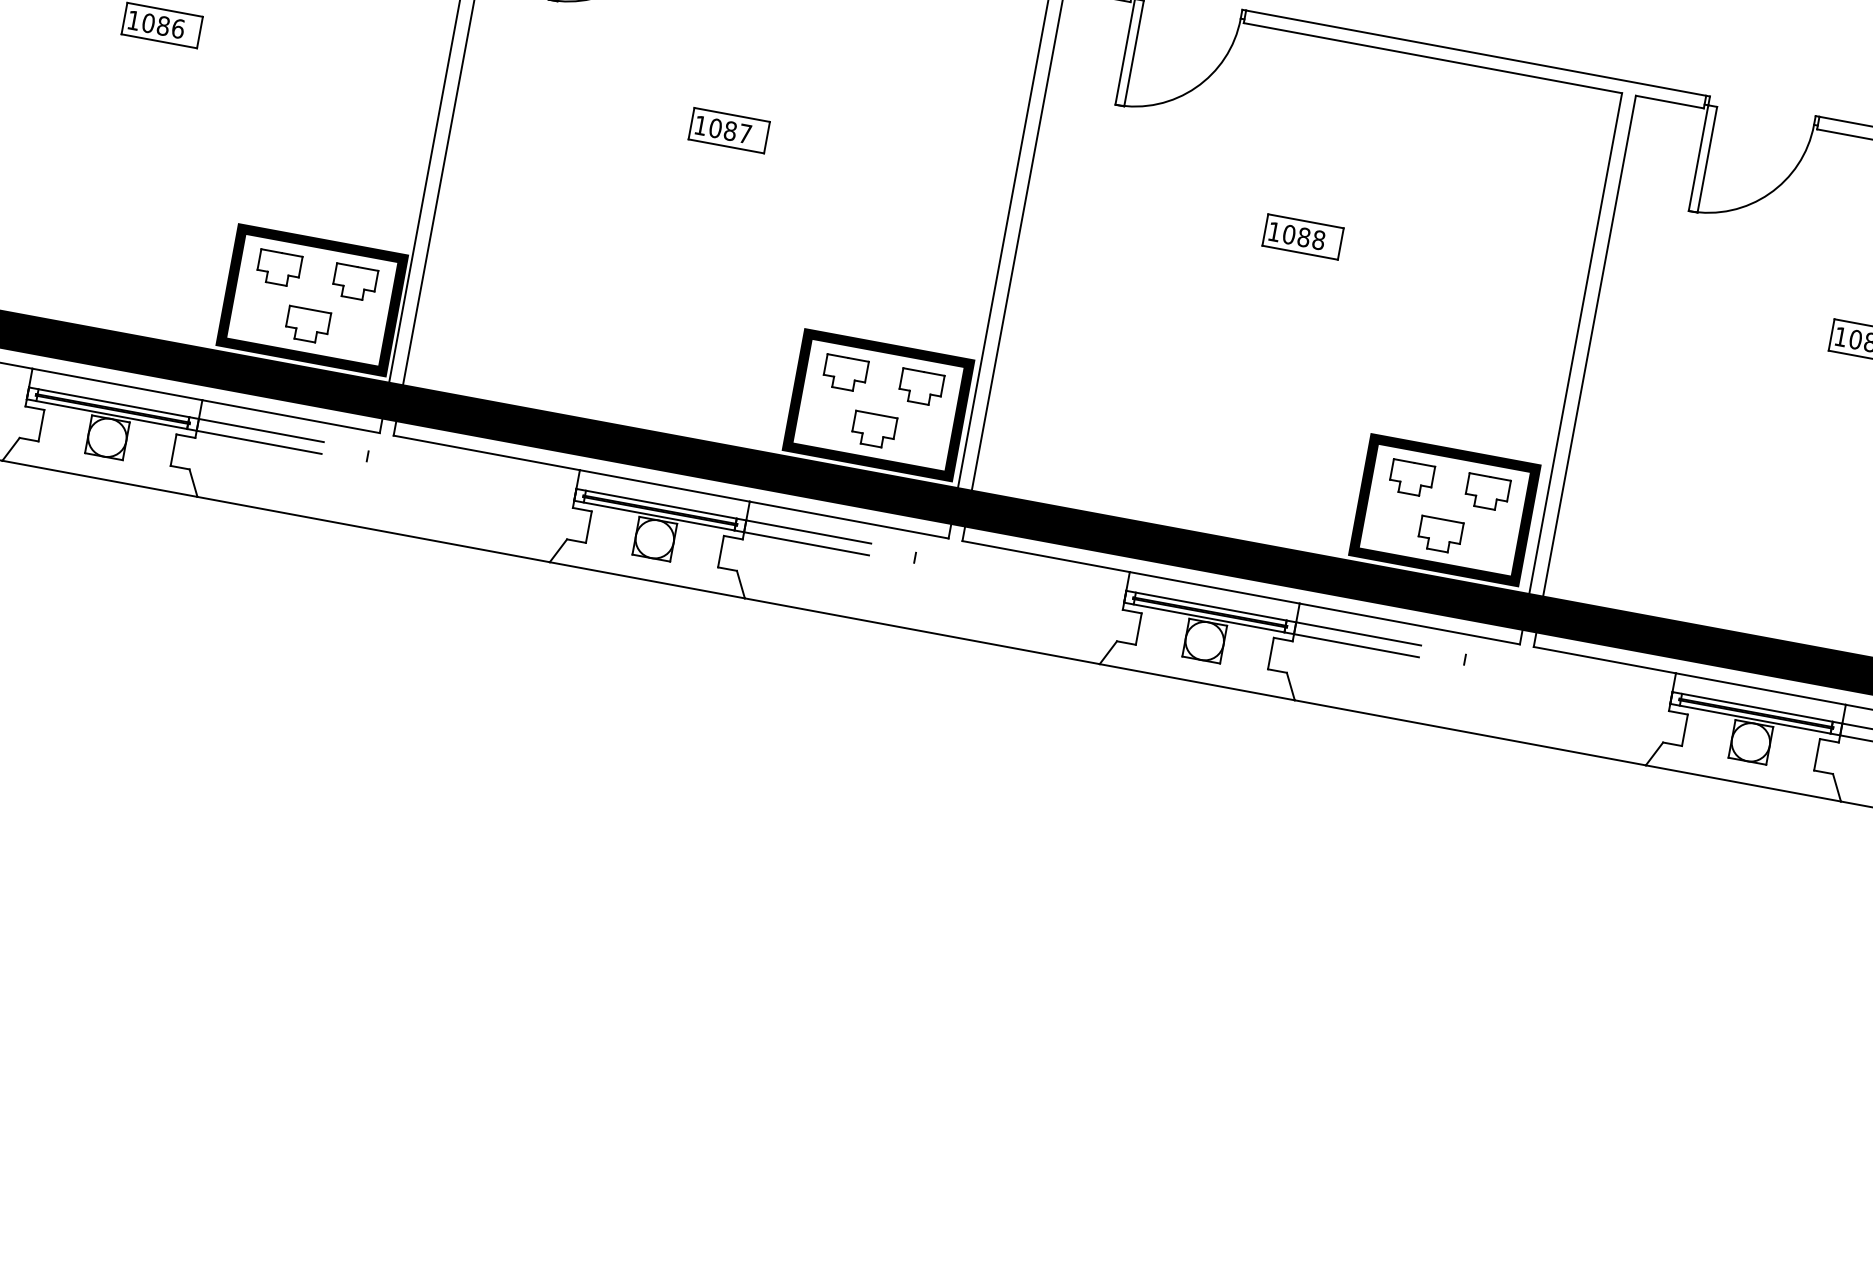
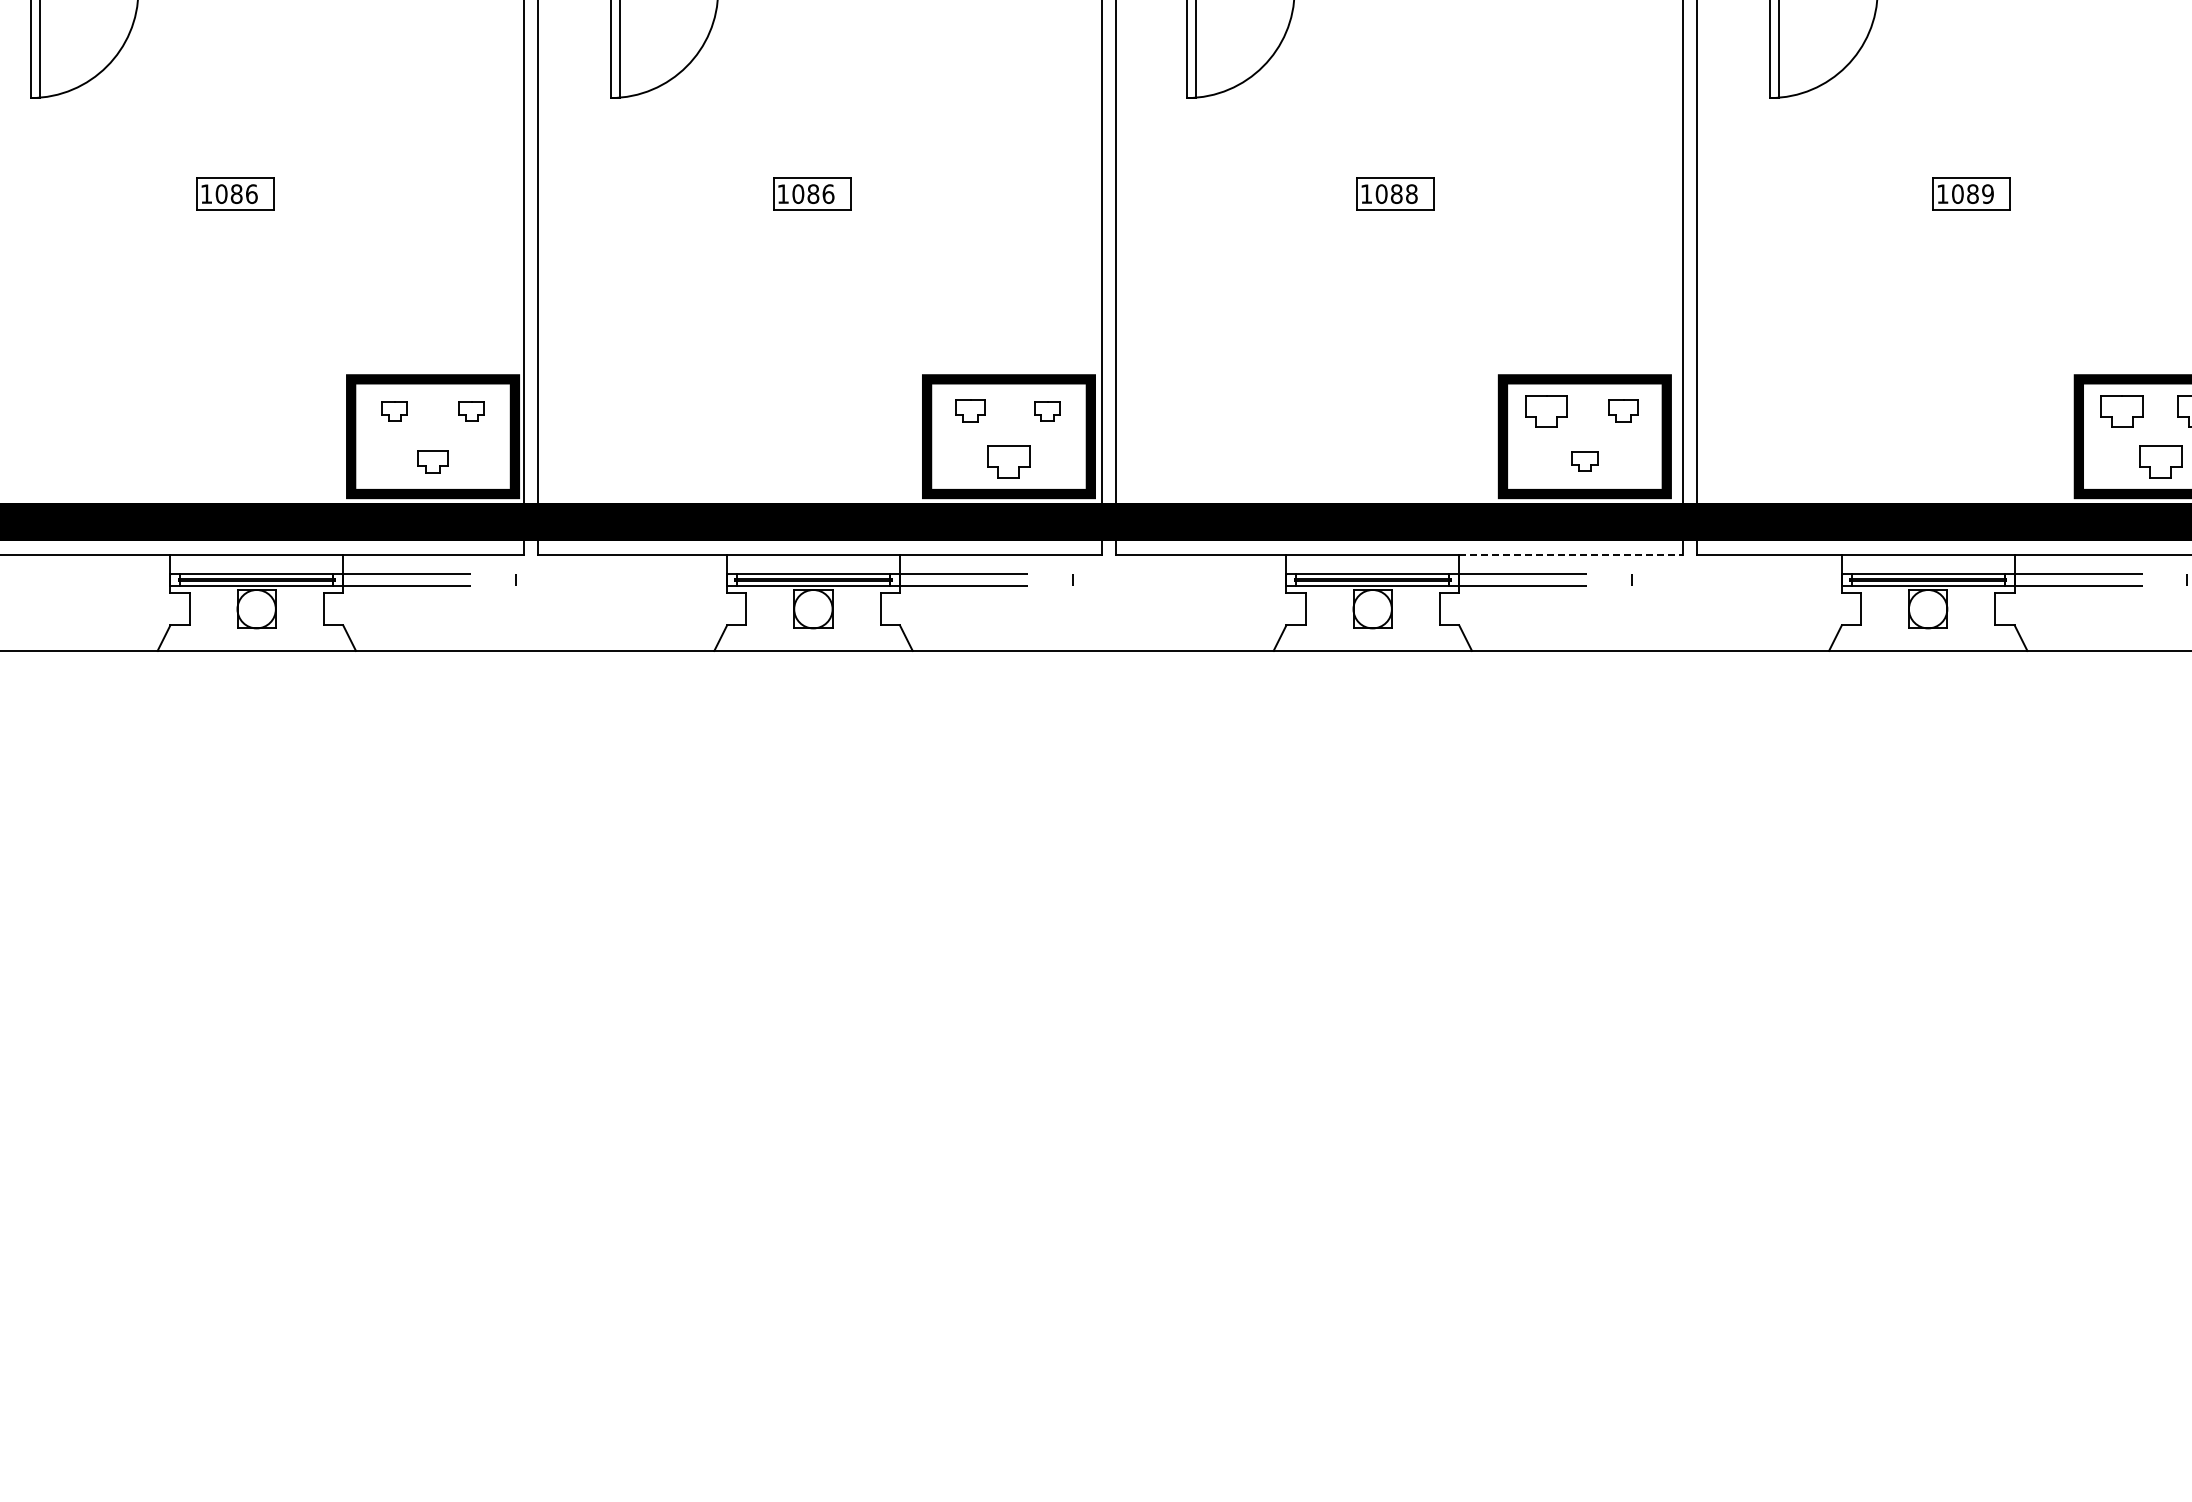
text: (745, 133) -> (828, 193), 1087 -> 1086
part: (278, 268) -> (394, 411), size x0.6
part: (354, 282) -> (471, 411), size x0.6
part: (307, 324) -> (432, 461), size x0.7
part: (845, 373) -> (970, 411), size x0.7
part: (921, 387) -> (1047, 411), size x0.6
part: (1487, 492) -> (1623, 411), size x0.7
part: (1439, 534) -> (1584, 461), size x0.6
line: (1410, 623) -> (1571, 554), solid -> dashed

